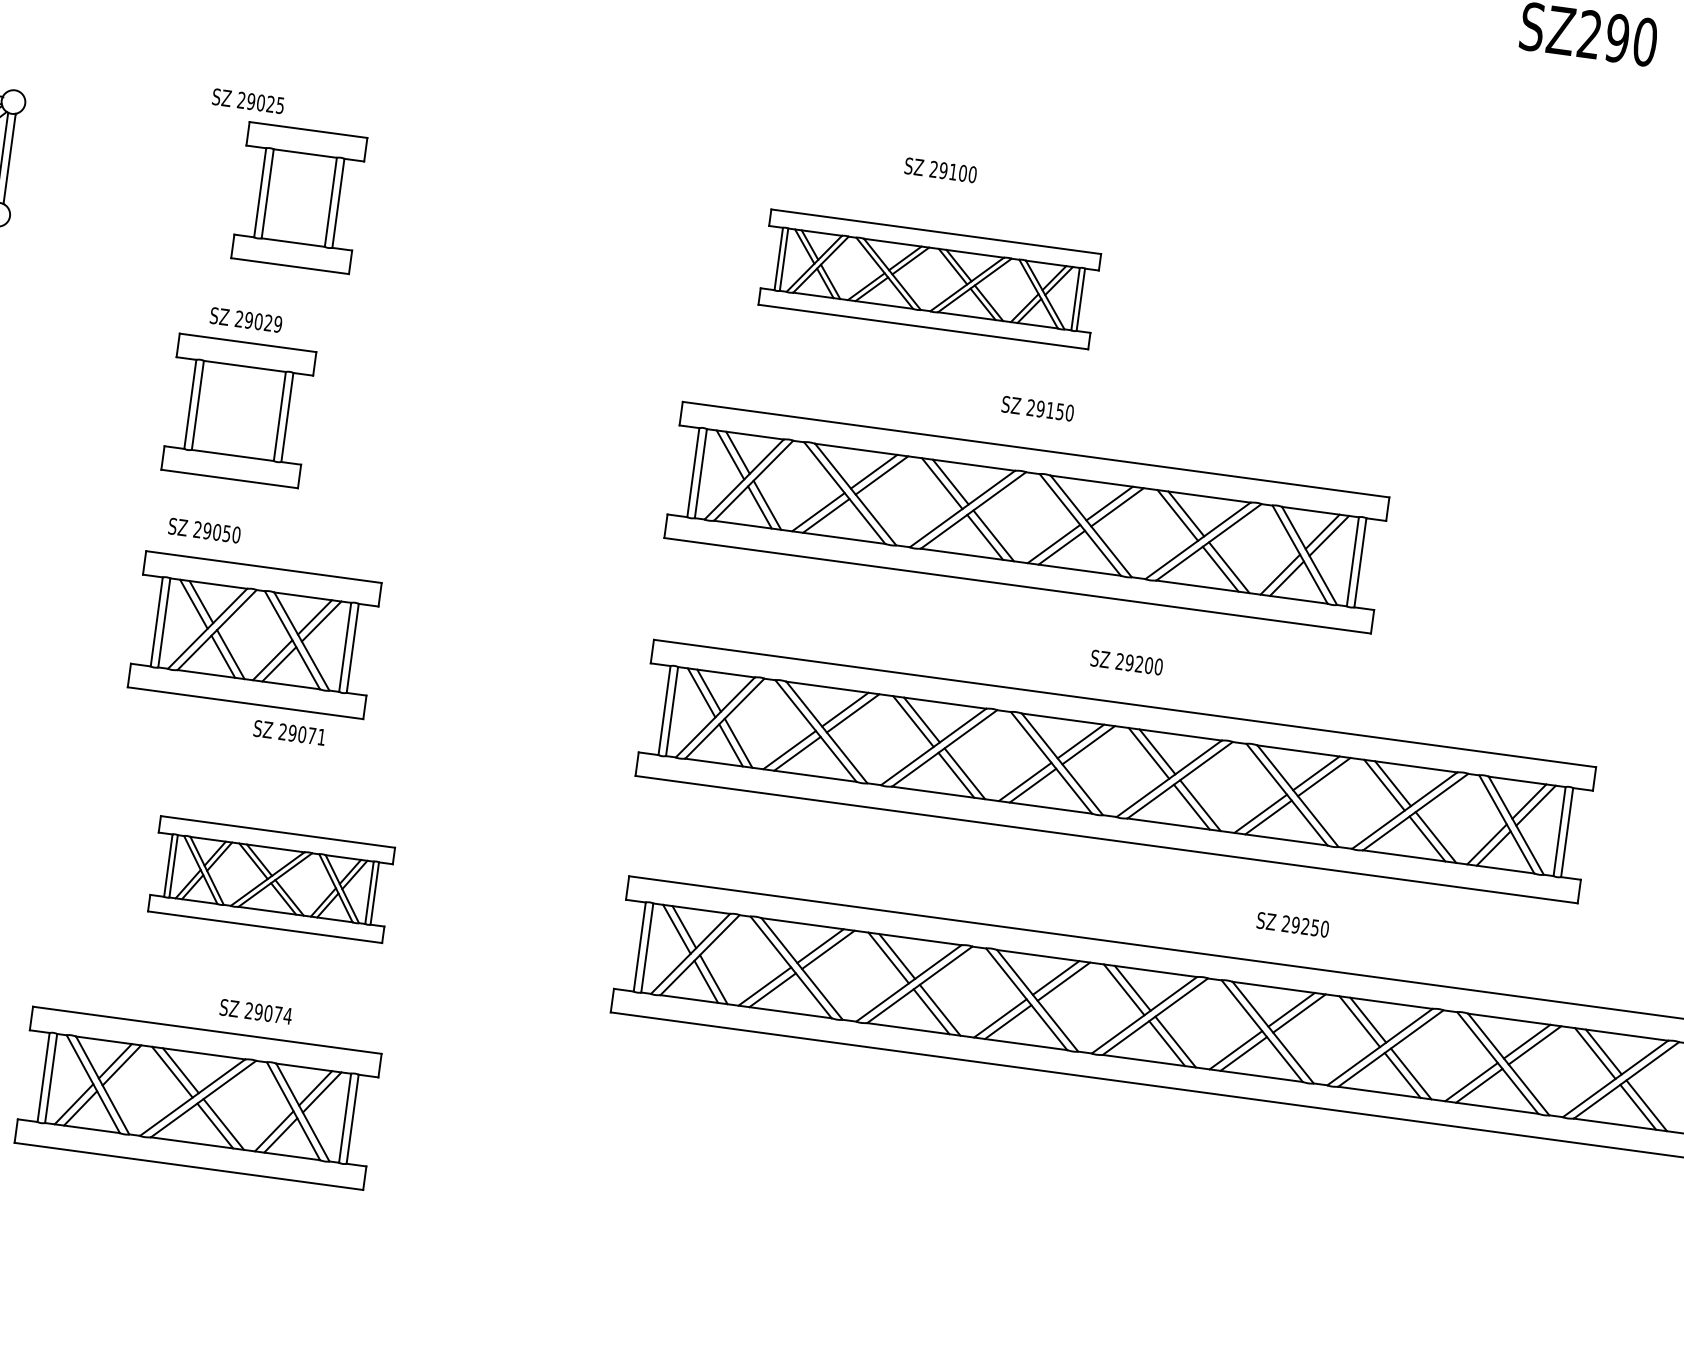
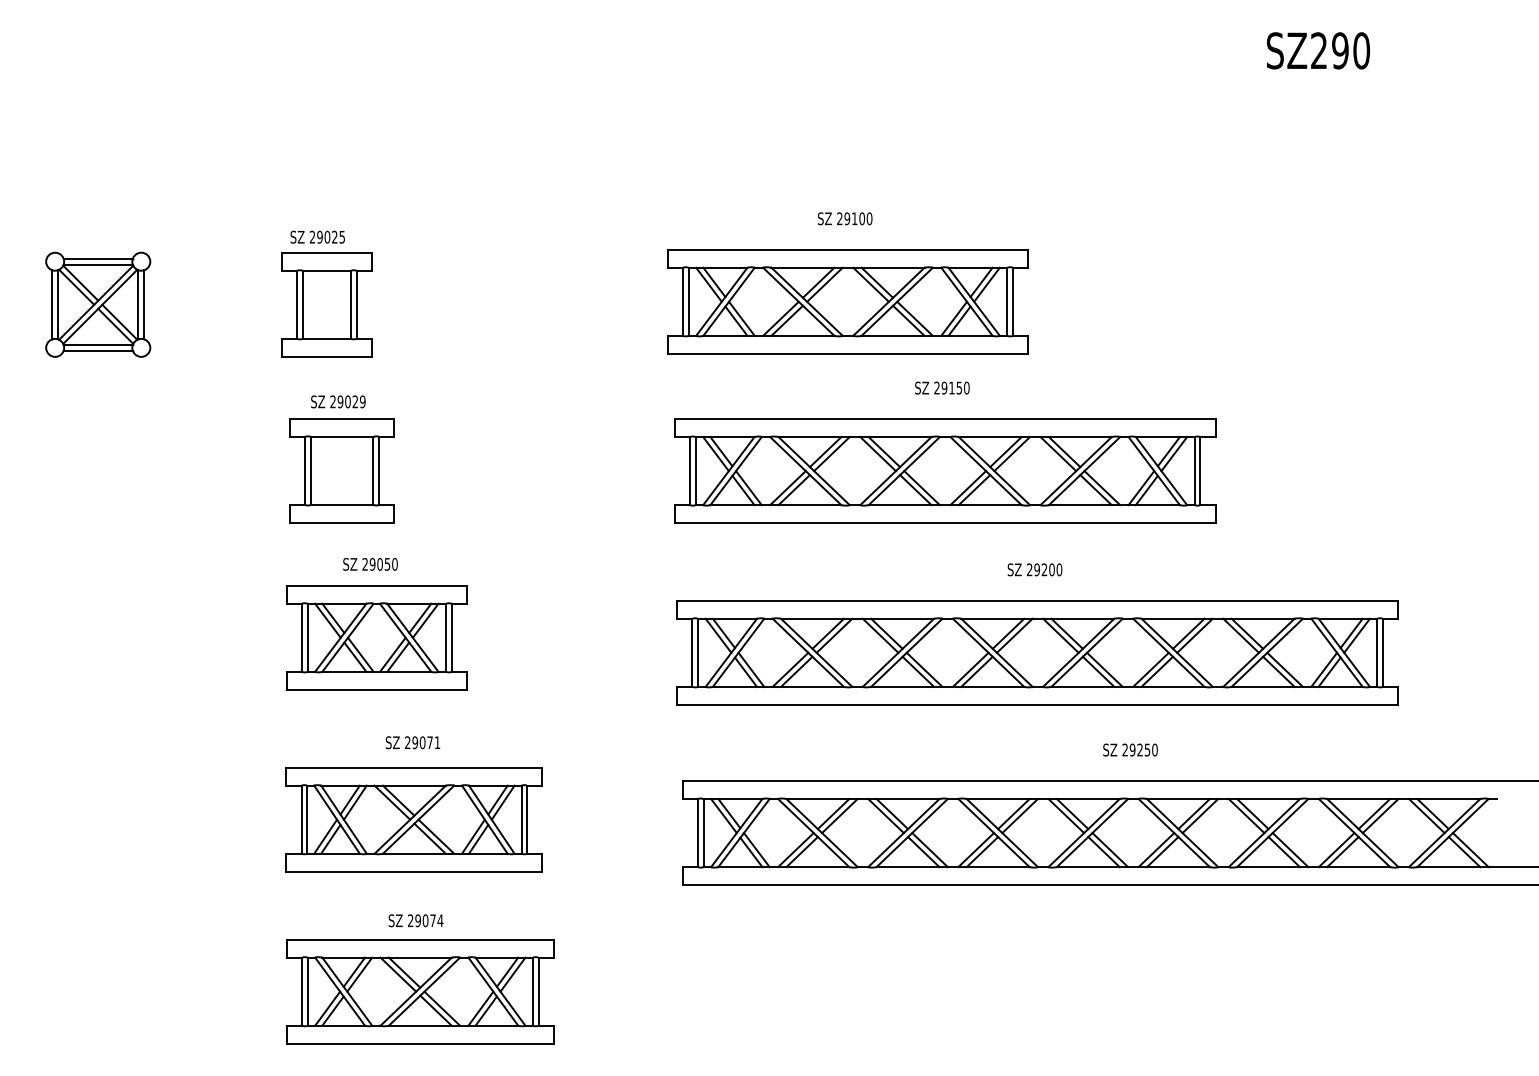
part: (298, 197) -> (326, 304), moved
part: (929, 278) -> (847, 301), size x1.43
text: (204, 530) -> (370, 564), moved
text: (289, 732) -> (412, 742), moved
part: (270, 879) -> (413, 819), size x1.43
text: (1293, 924) -> (1130, 749), moved
part: (198, 1098) -> (420, 991), moved

